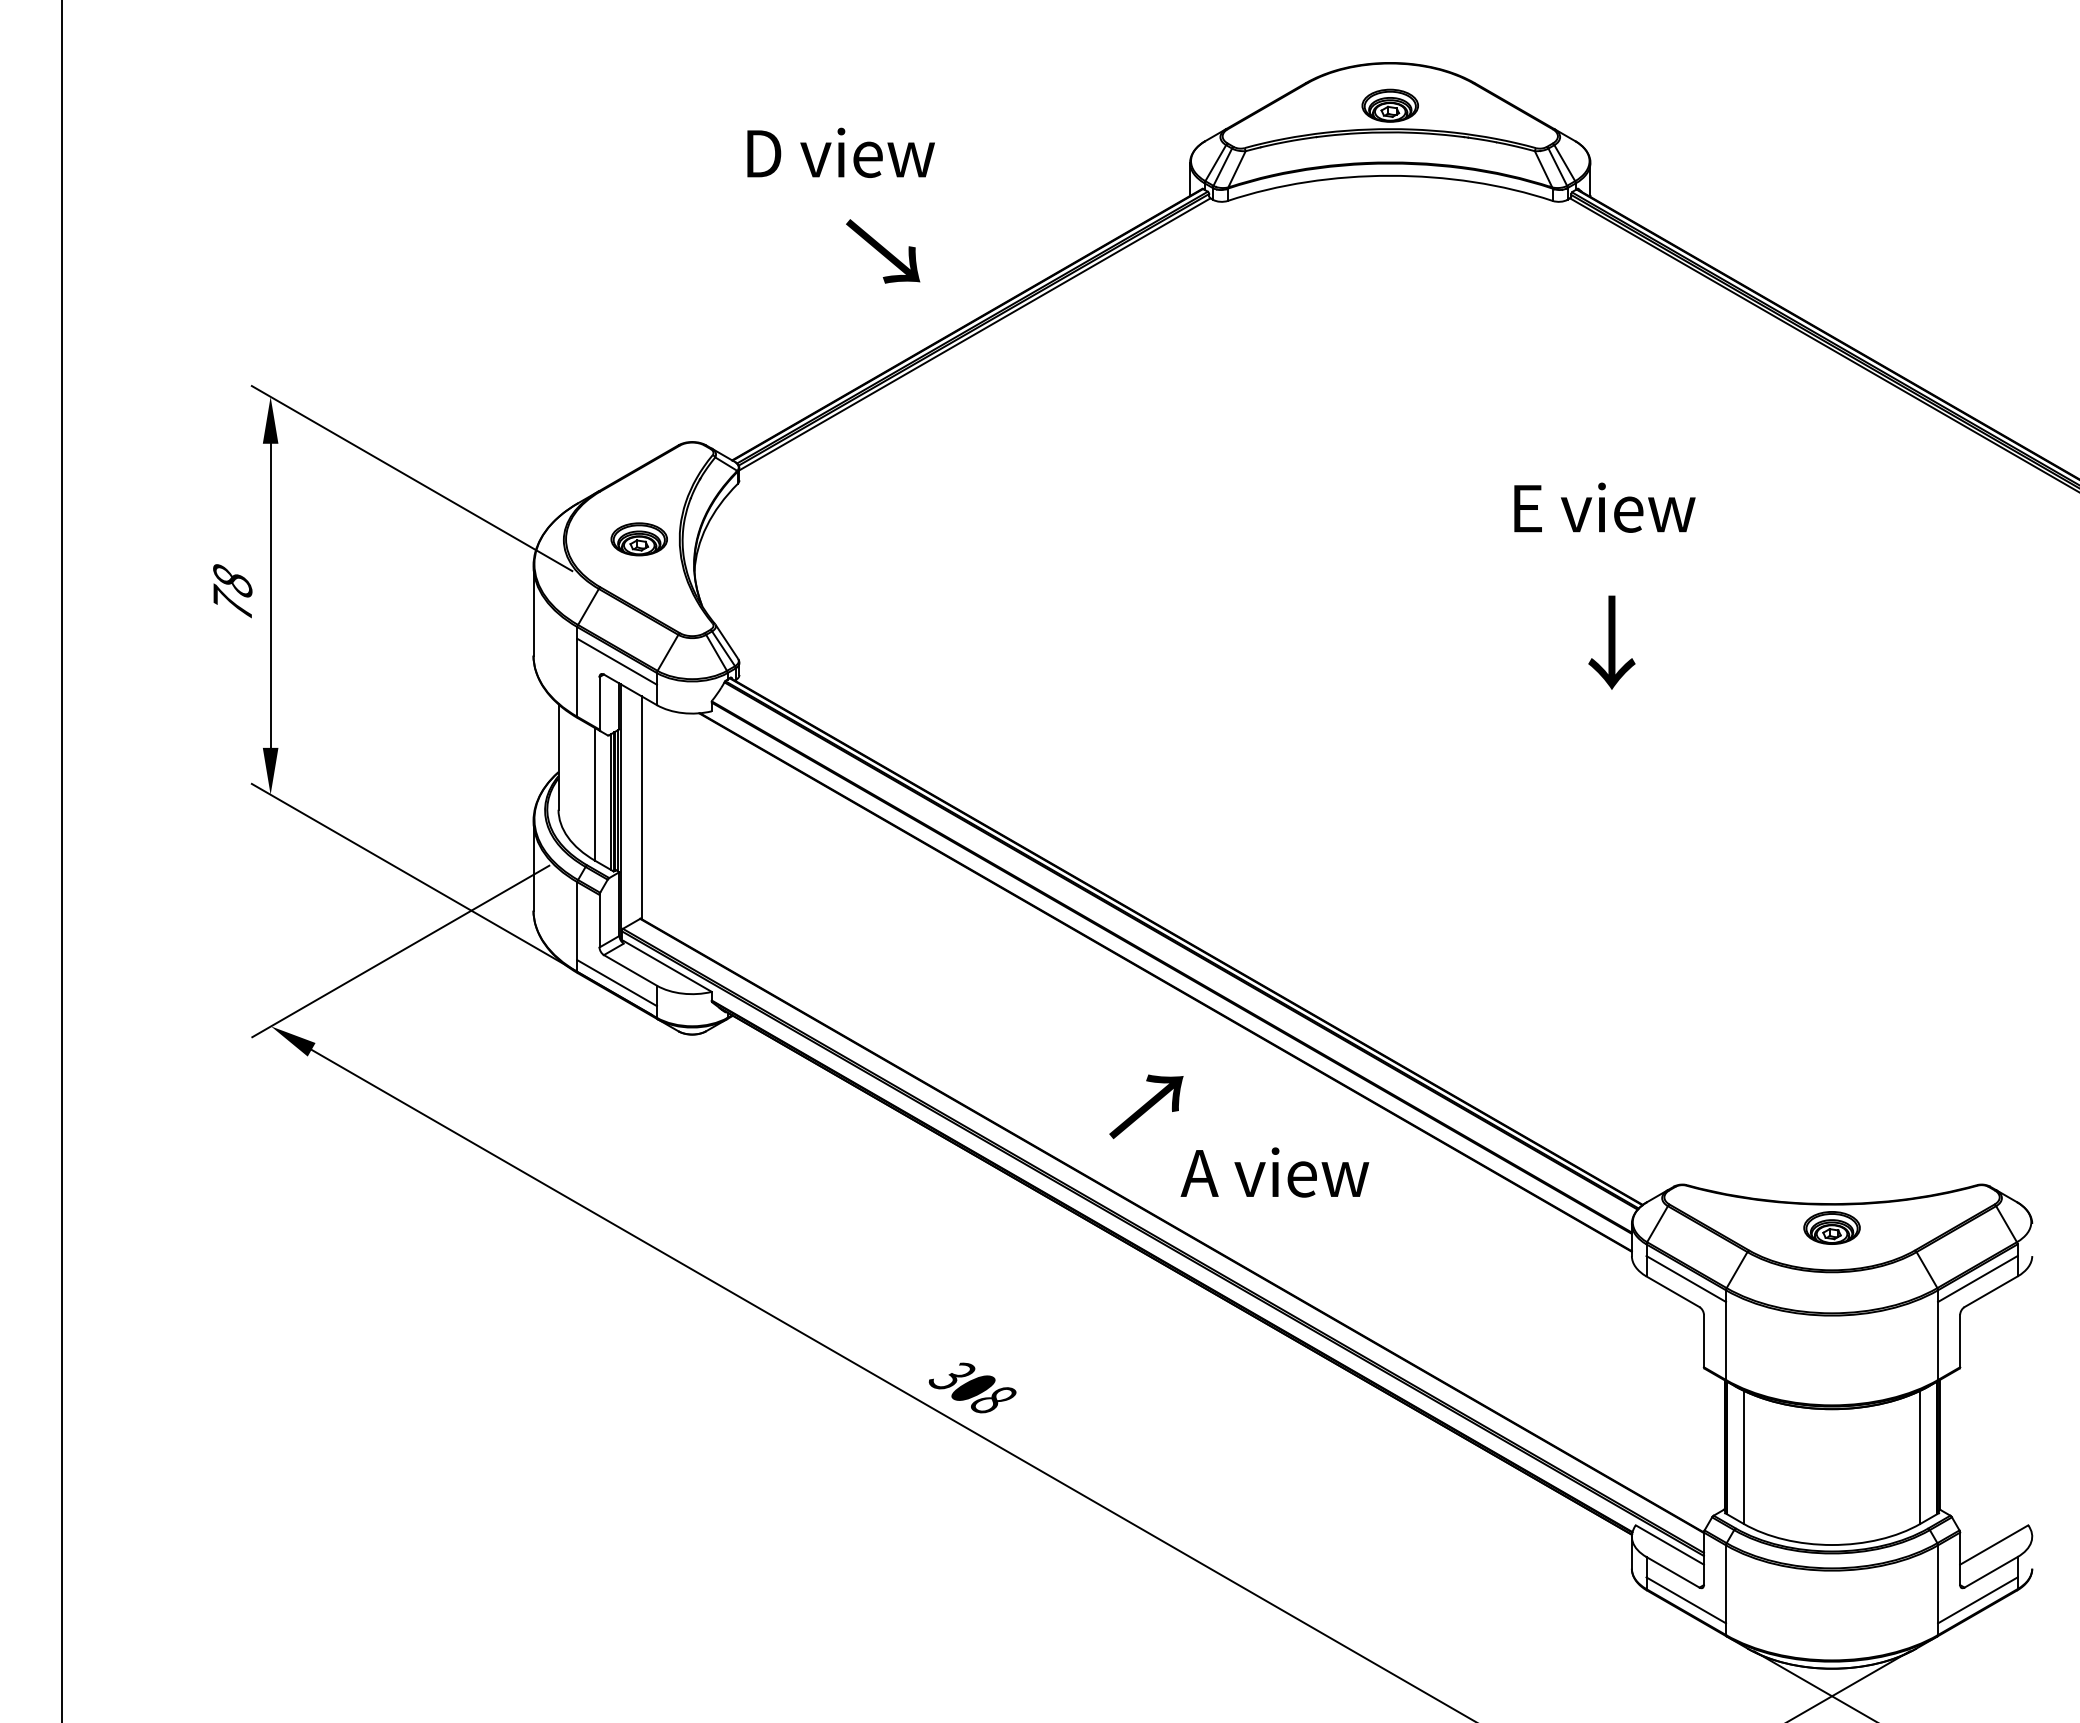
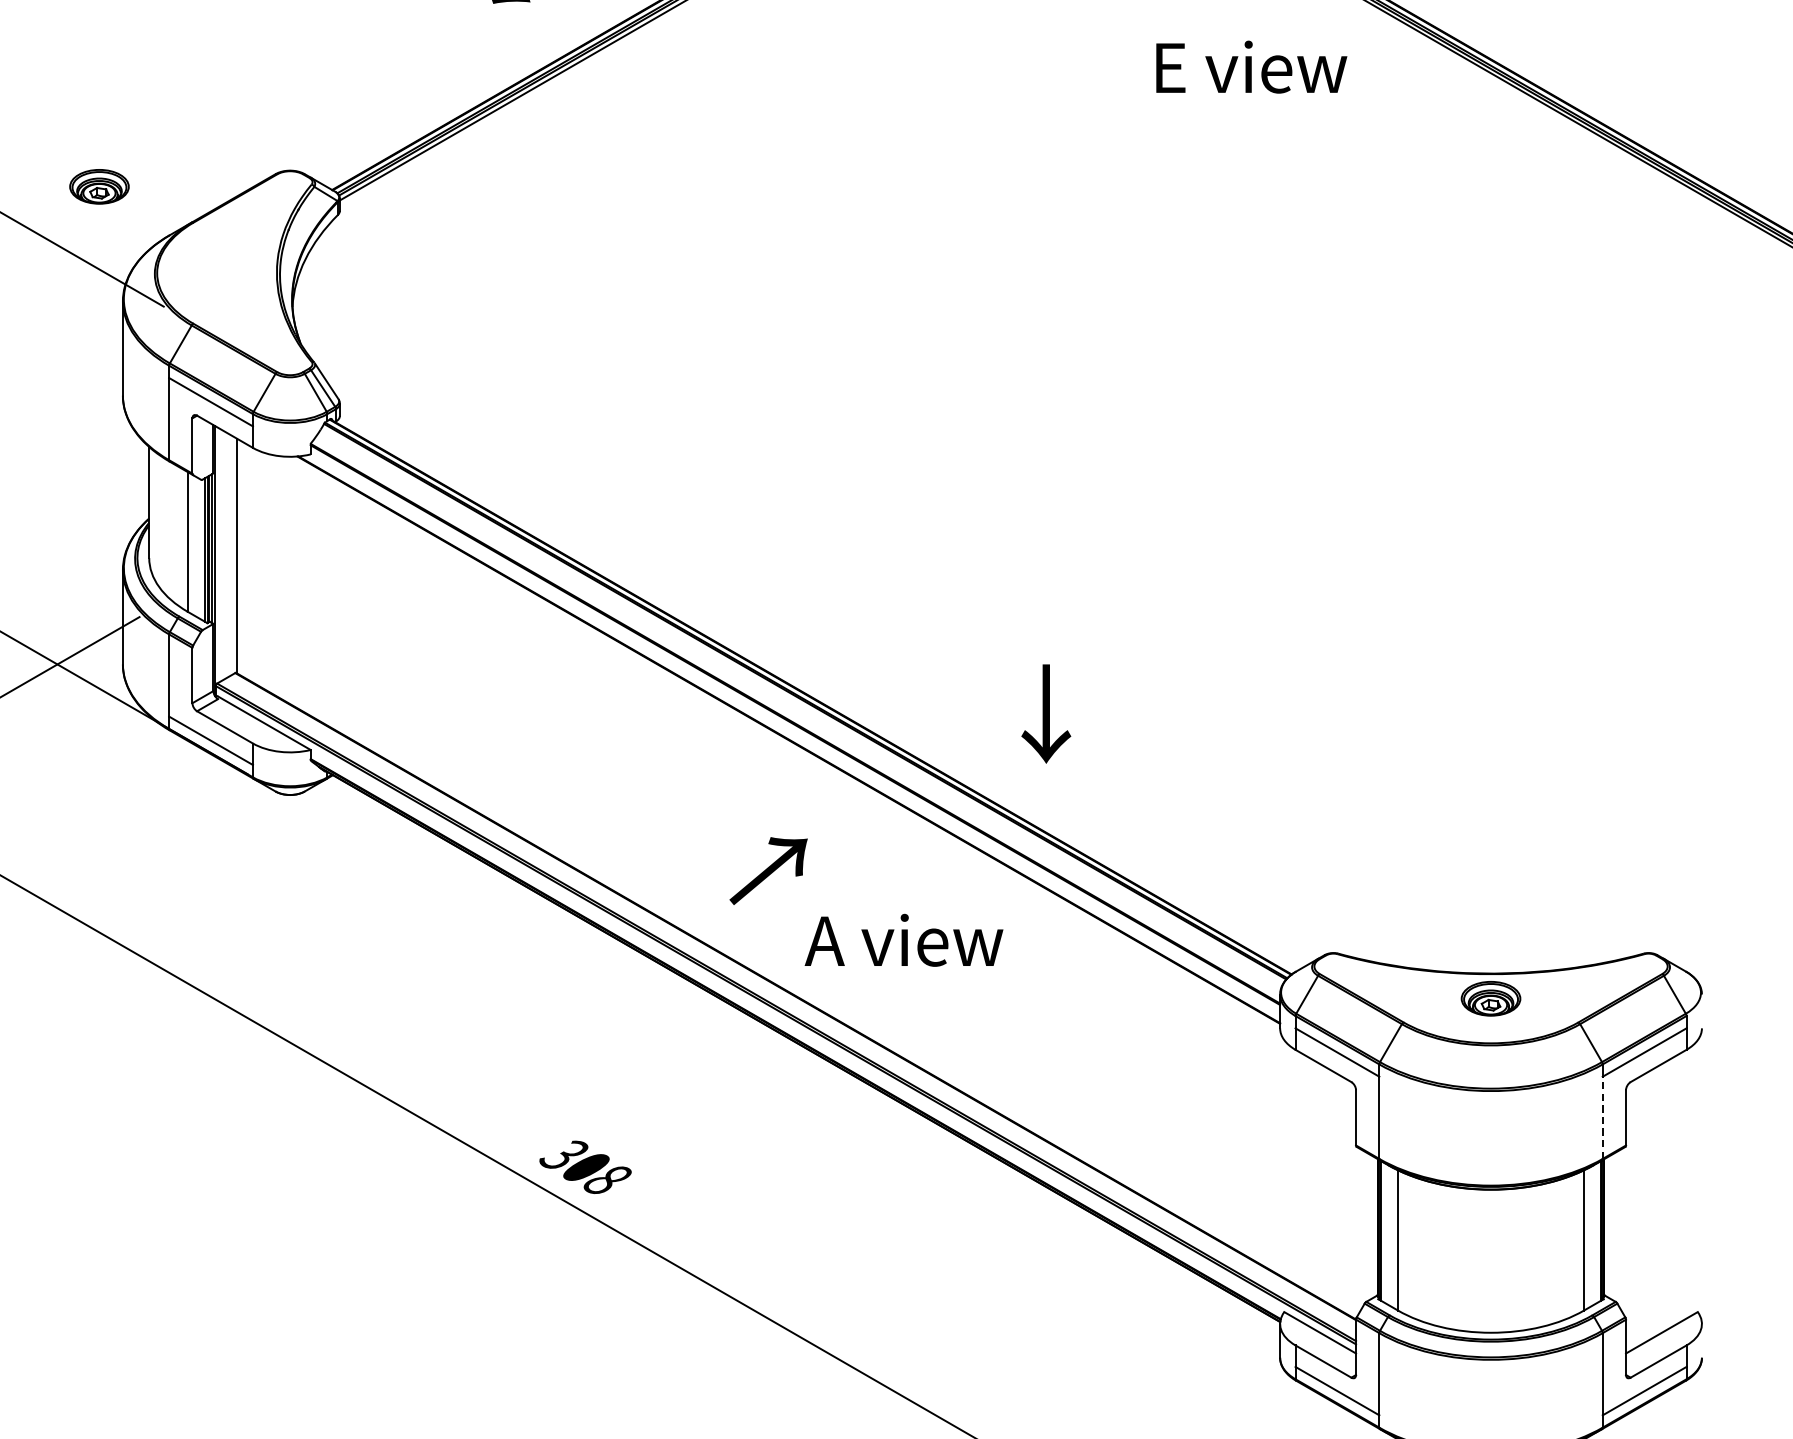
text: (1604, 507) -> (1251, 66), moved
part: (638, 539) -> (98, 186), moved
text: (1611, 642) -> (1045, 713), moved
line: (1938, 1340) -> (1603, 1117), solid -> dashed

